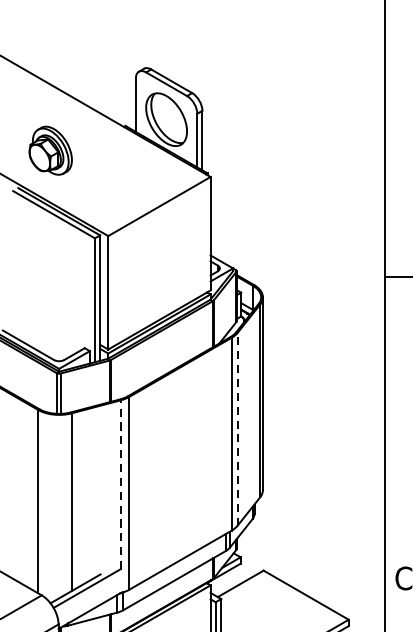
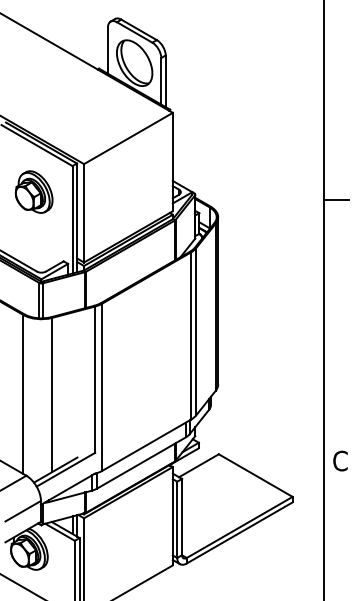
part: (49, 150) -> (33, 191), moved
line: (237, 429) -> (196, 331), dashed -> solid
line: (120, 484) -> (94, 379), dashed -> solid

